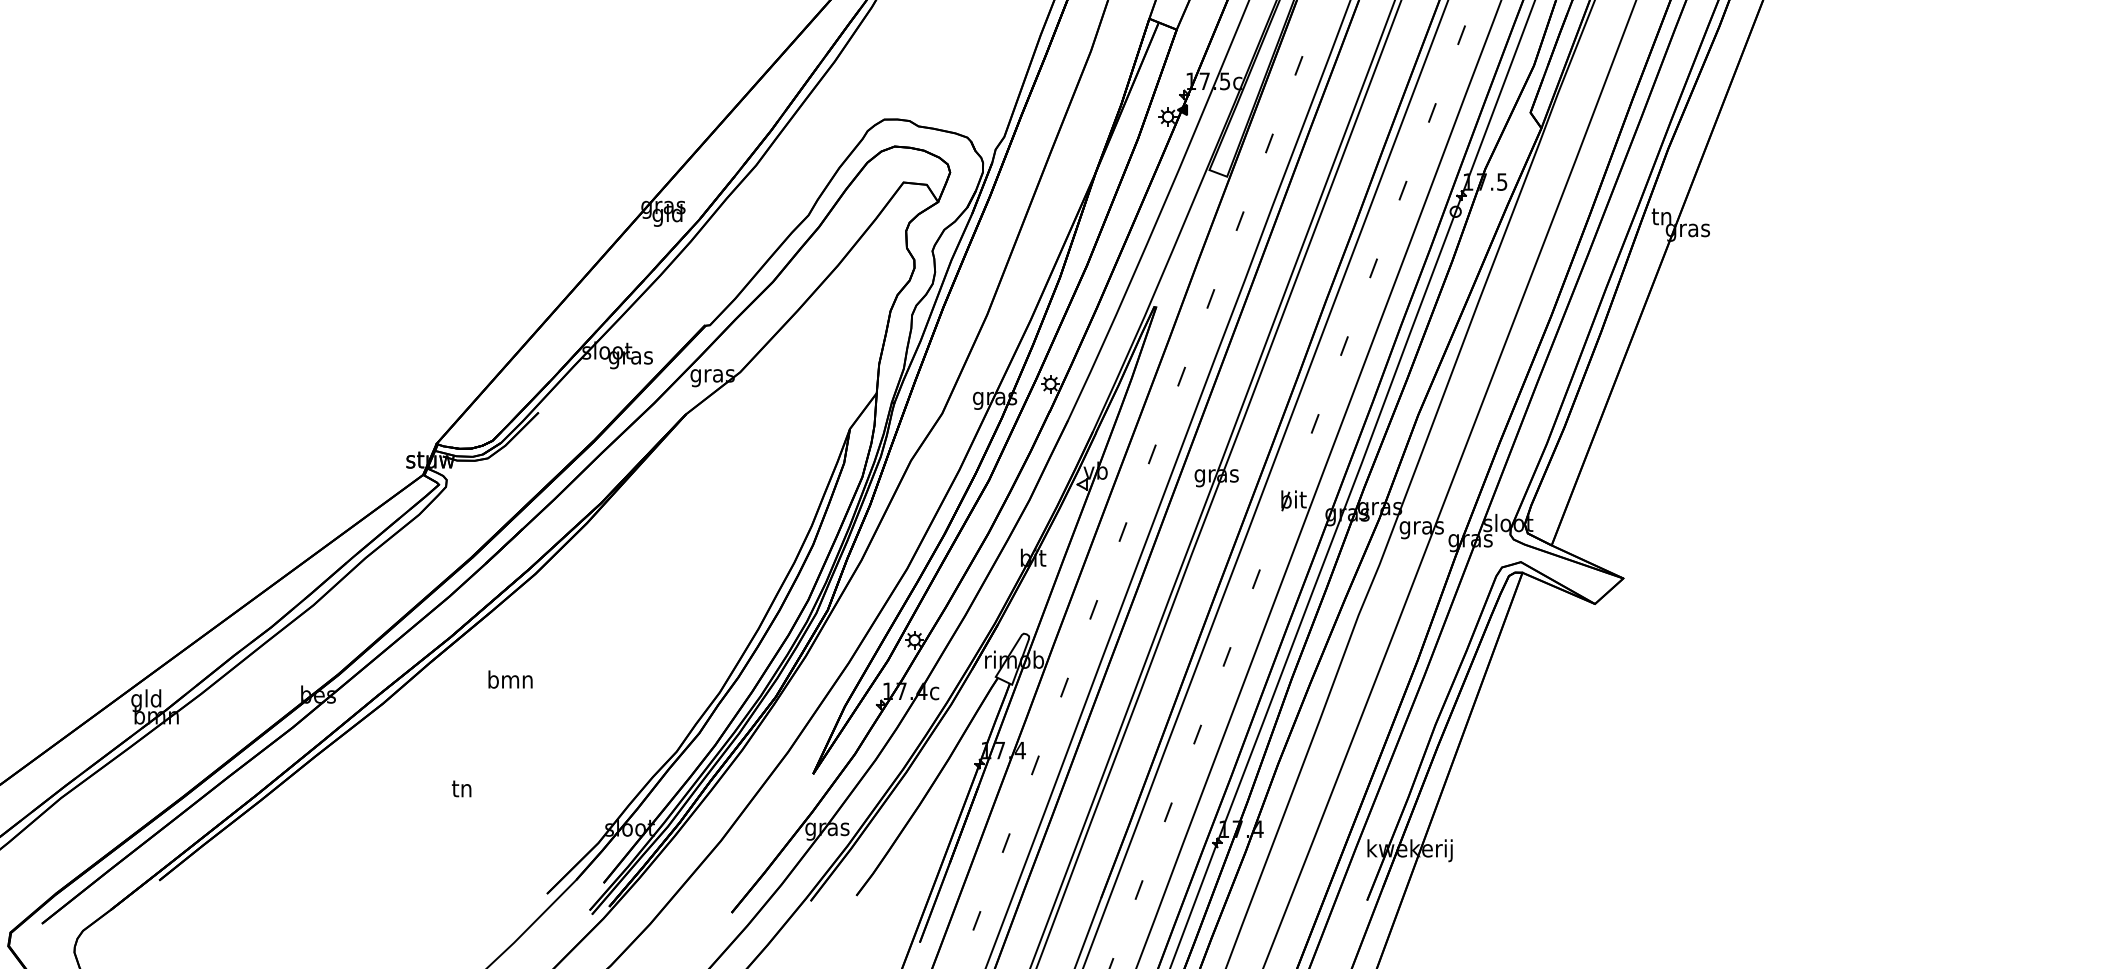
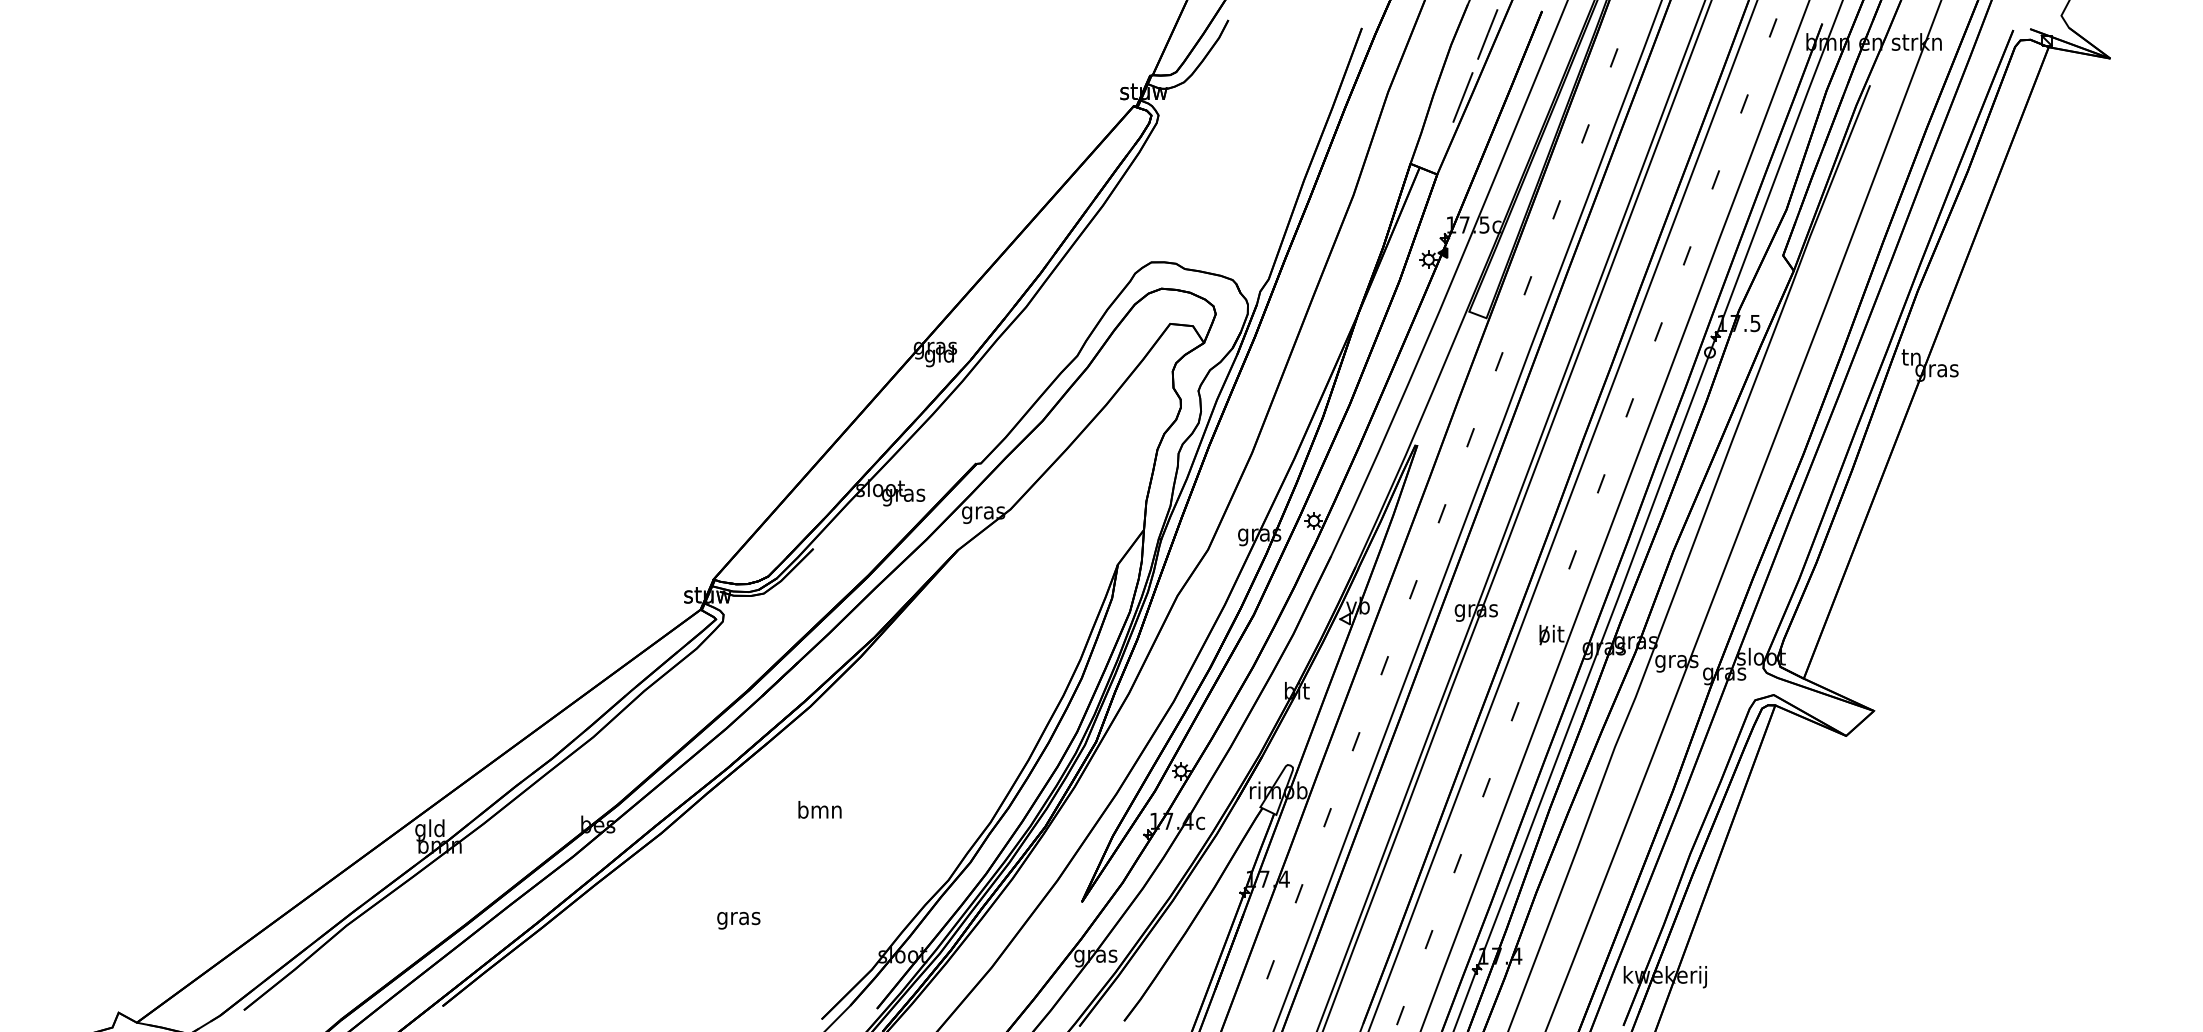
text: (510, 679) -> (819, 809), moved
text: (461, 790) -> (738, 918), tn -> gras

